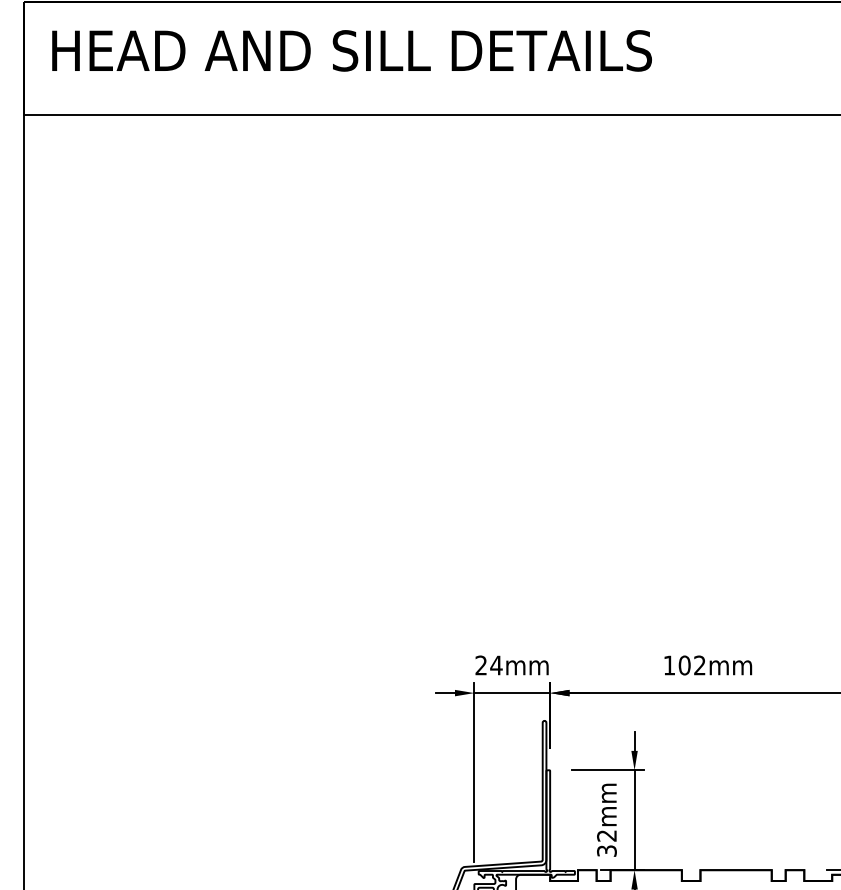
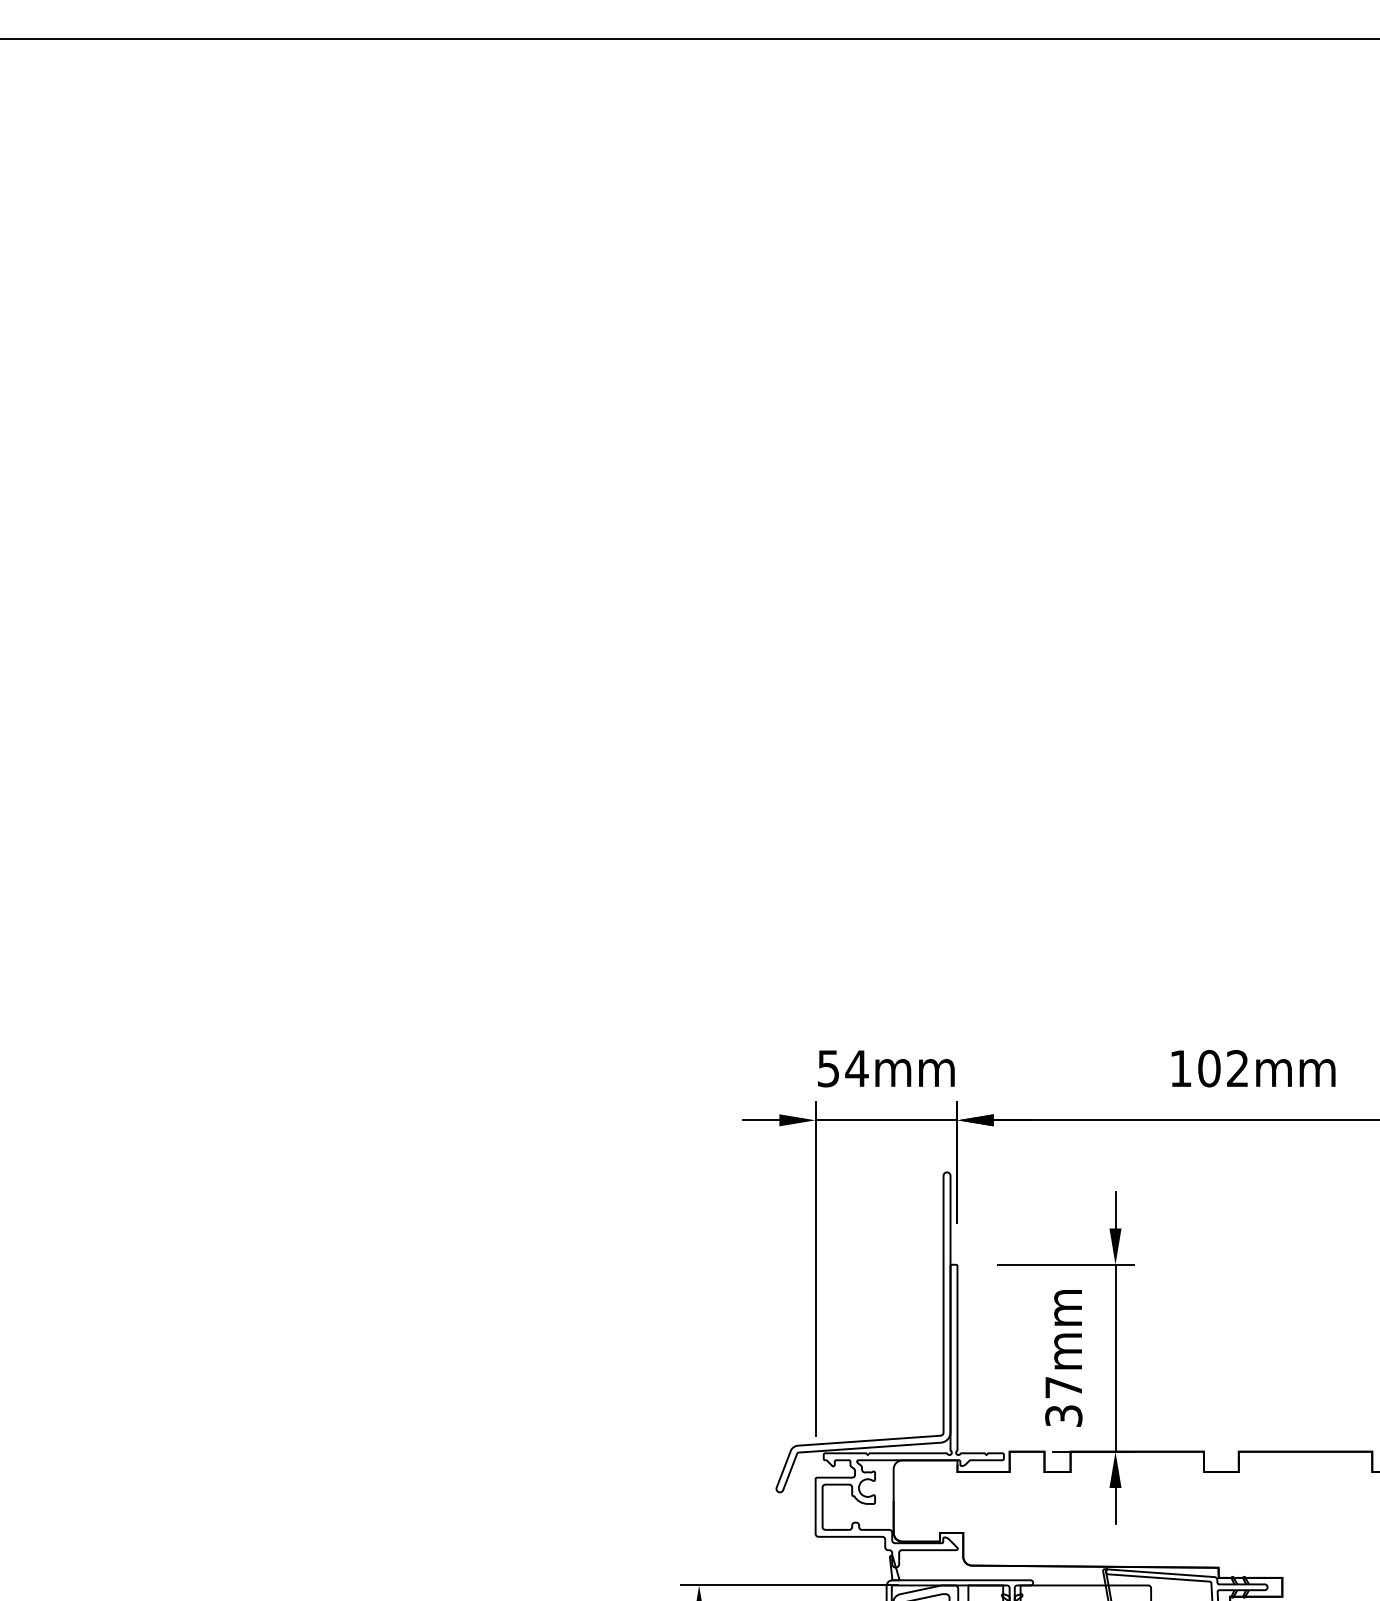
text: (480, 665) -> (827, 1068), 24mm -> 54mm
text: (606, 835) -> (1062, 1386), 32mm -> 37mm

